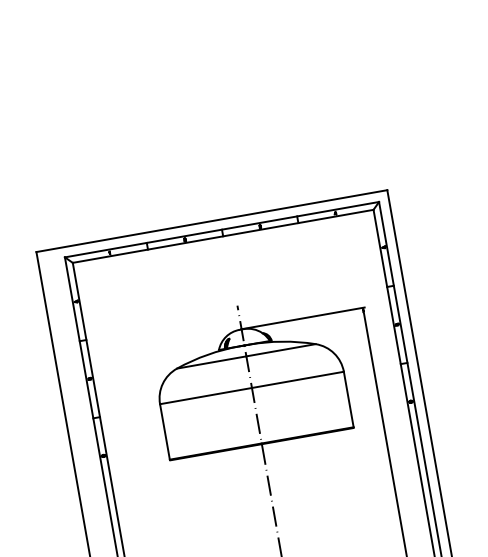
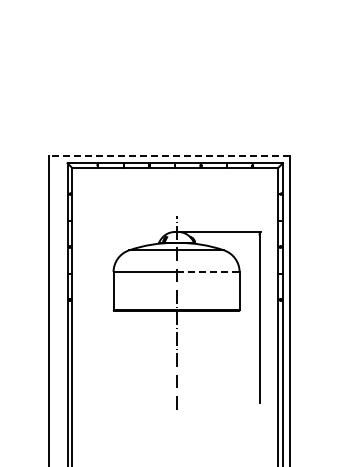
line: (211, 221) -> (169, 156), solid -> dashed
line: (298, 380) -> (208, 272), solid -> dashed

